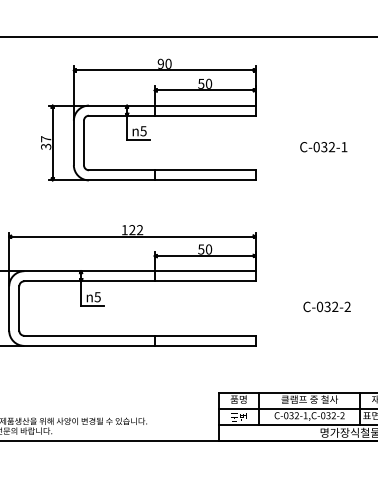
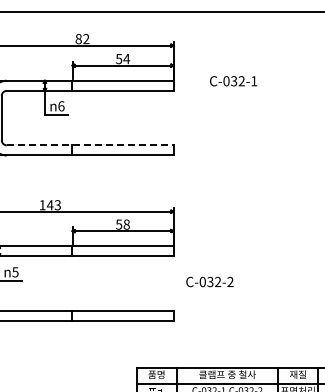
text: (164, 63) -> (82, 38), 90 -> 82
text: (208, 83) -> (126, 58), 50 -> 54
text: (143, 131) -> (61, 106), 5 -> 6
text: (323, 147) -> (233, 81), moved
line: (172, 170) -> (90, 145), solid -> dashed
text: (136, 230) -> (54, 205), 122 -> 143
text: (208, 249) -> (126, 224), 50 -> 58
text: (326, 306) -> (209, 281), moved

